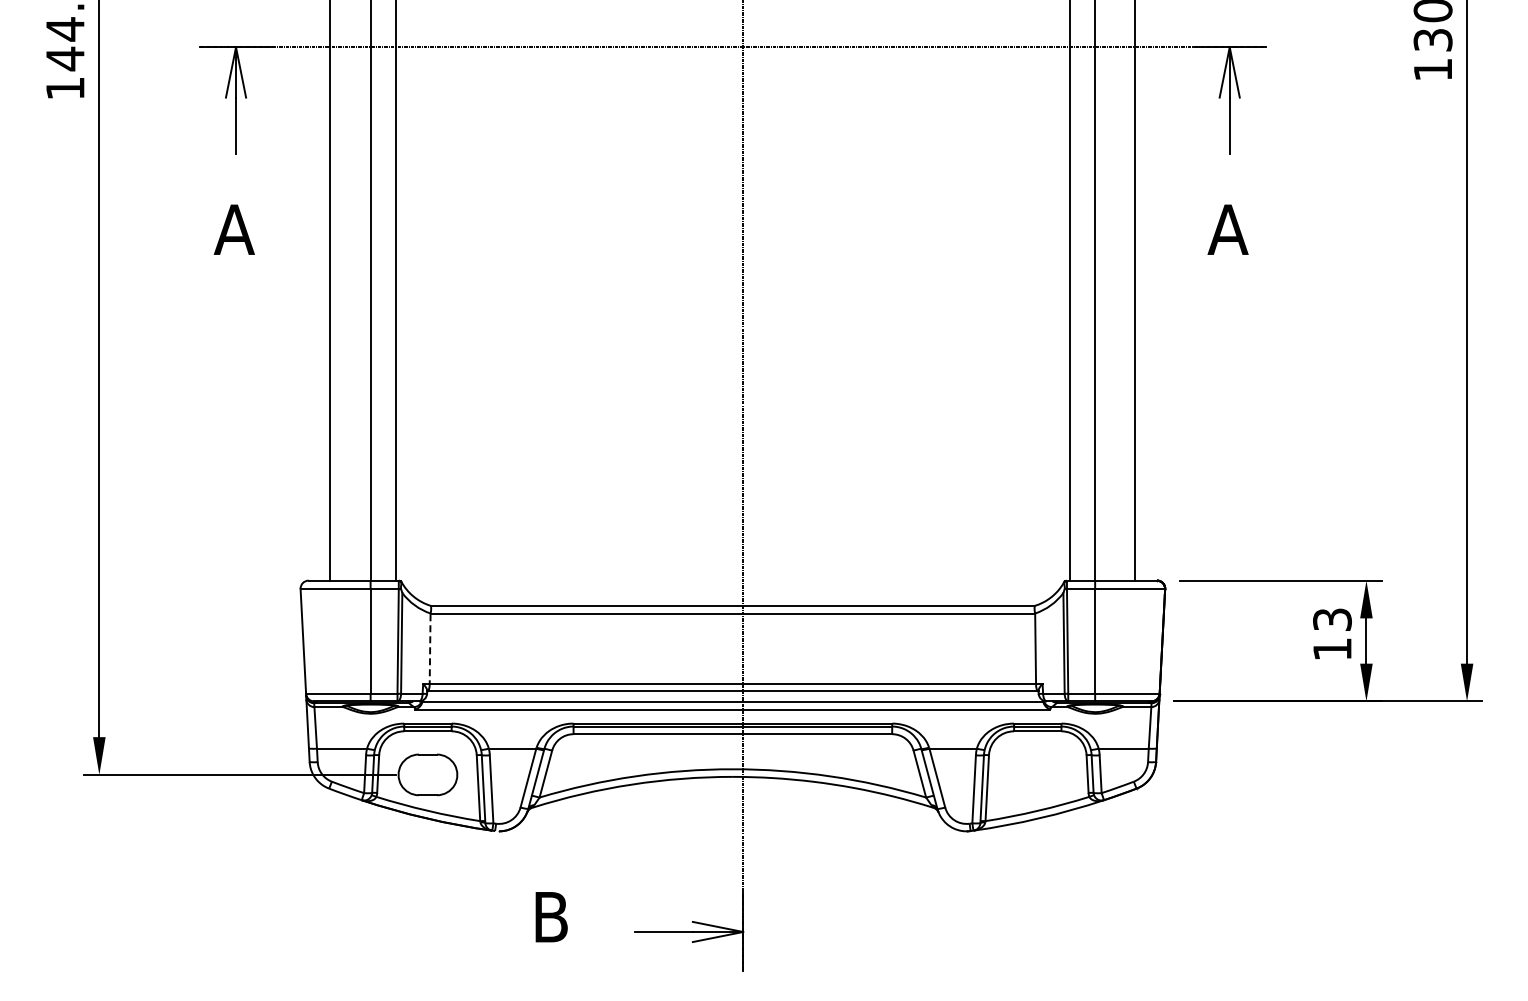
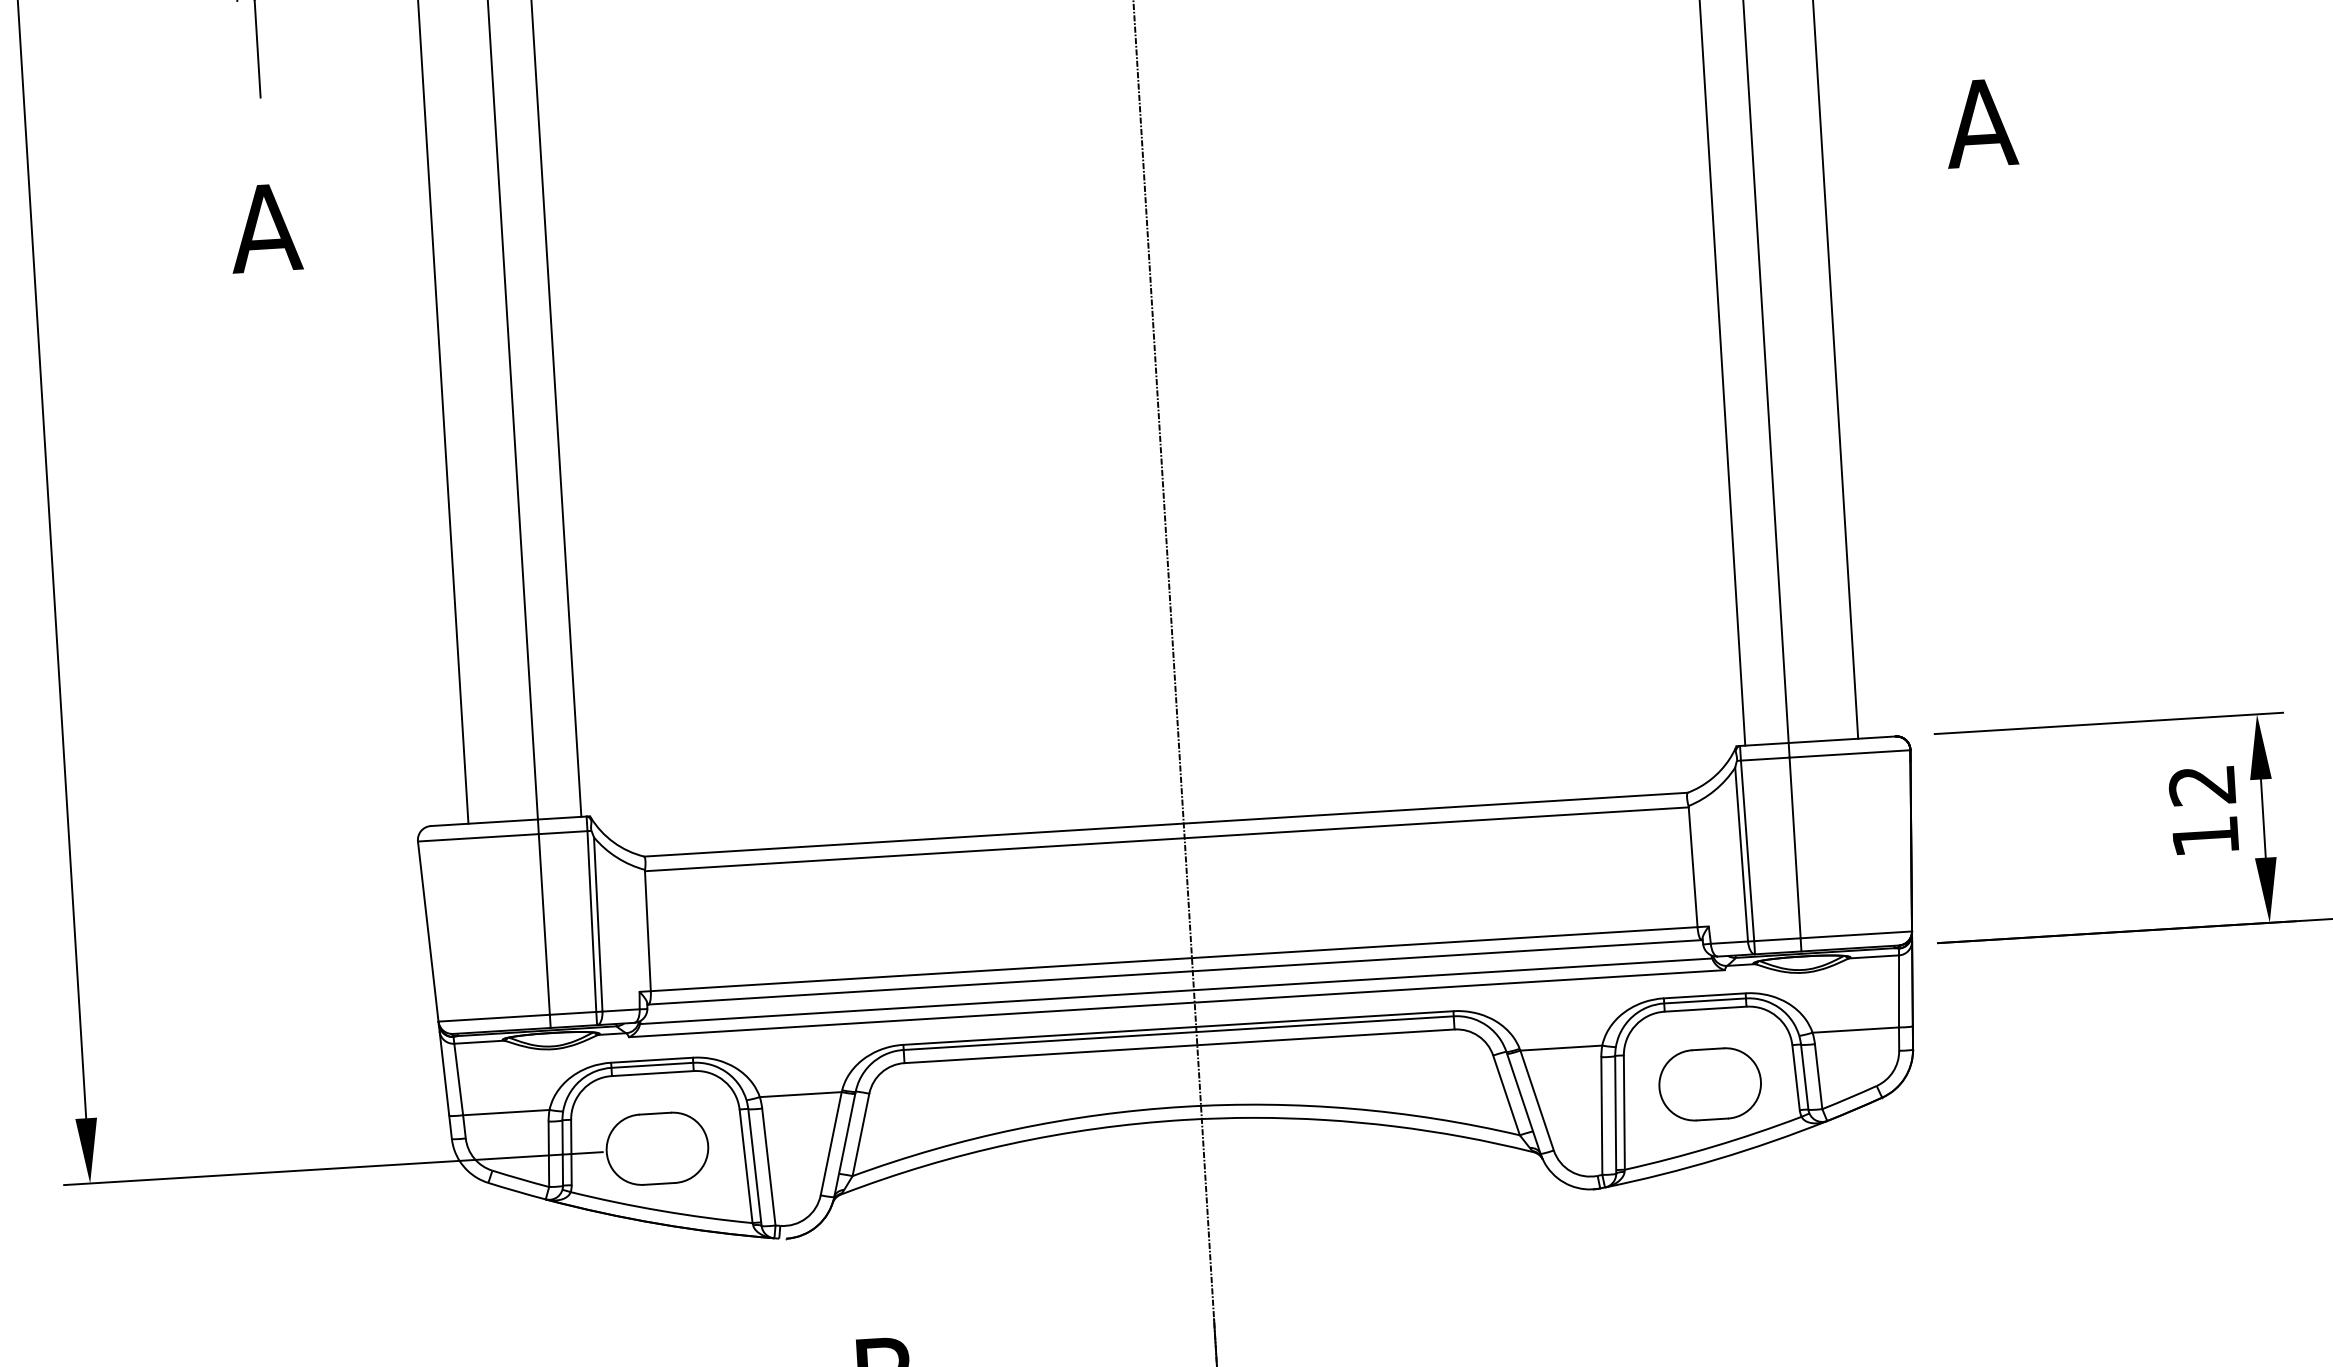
text: (1332, 619) -> (2202, 785), 13 -> 12
line: (430, 649) -> (648, 932), dashed -> solid
part: (1037, 774) -> (1709, 1083), added

